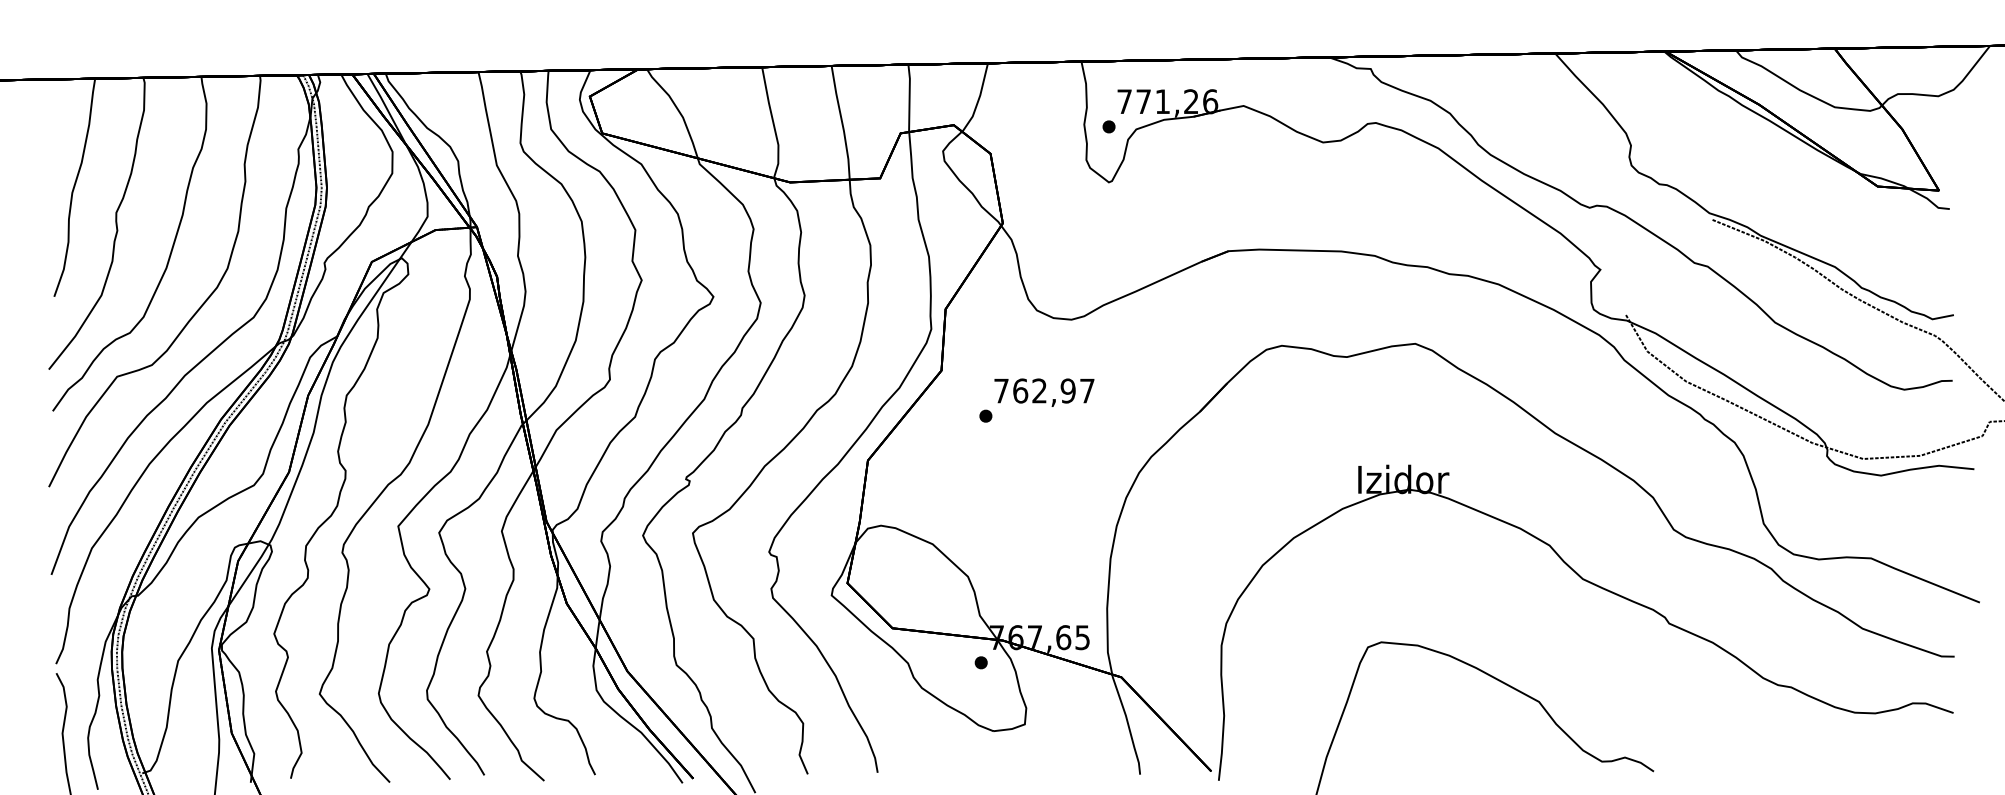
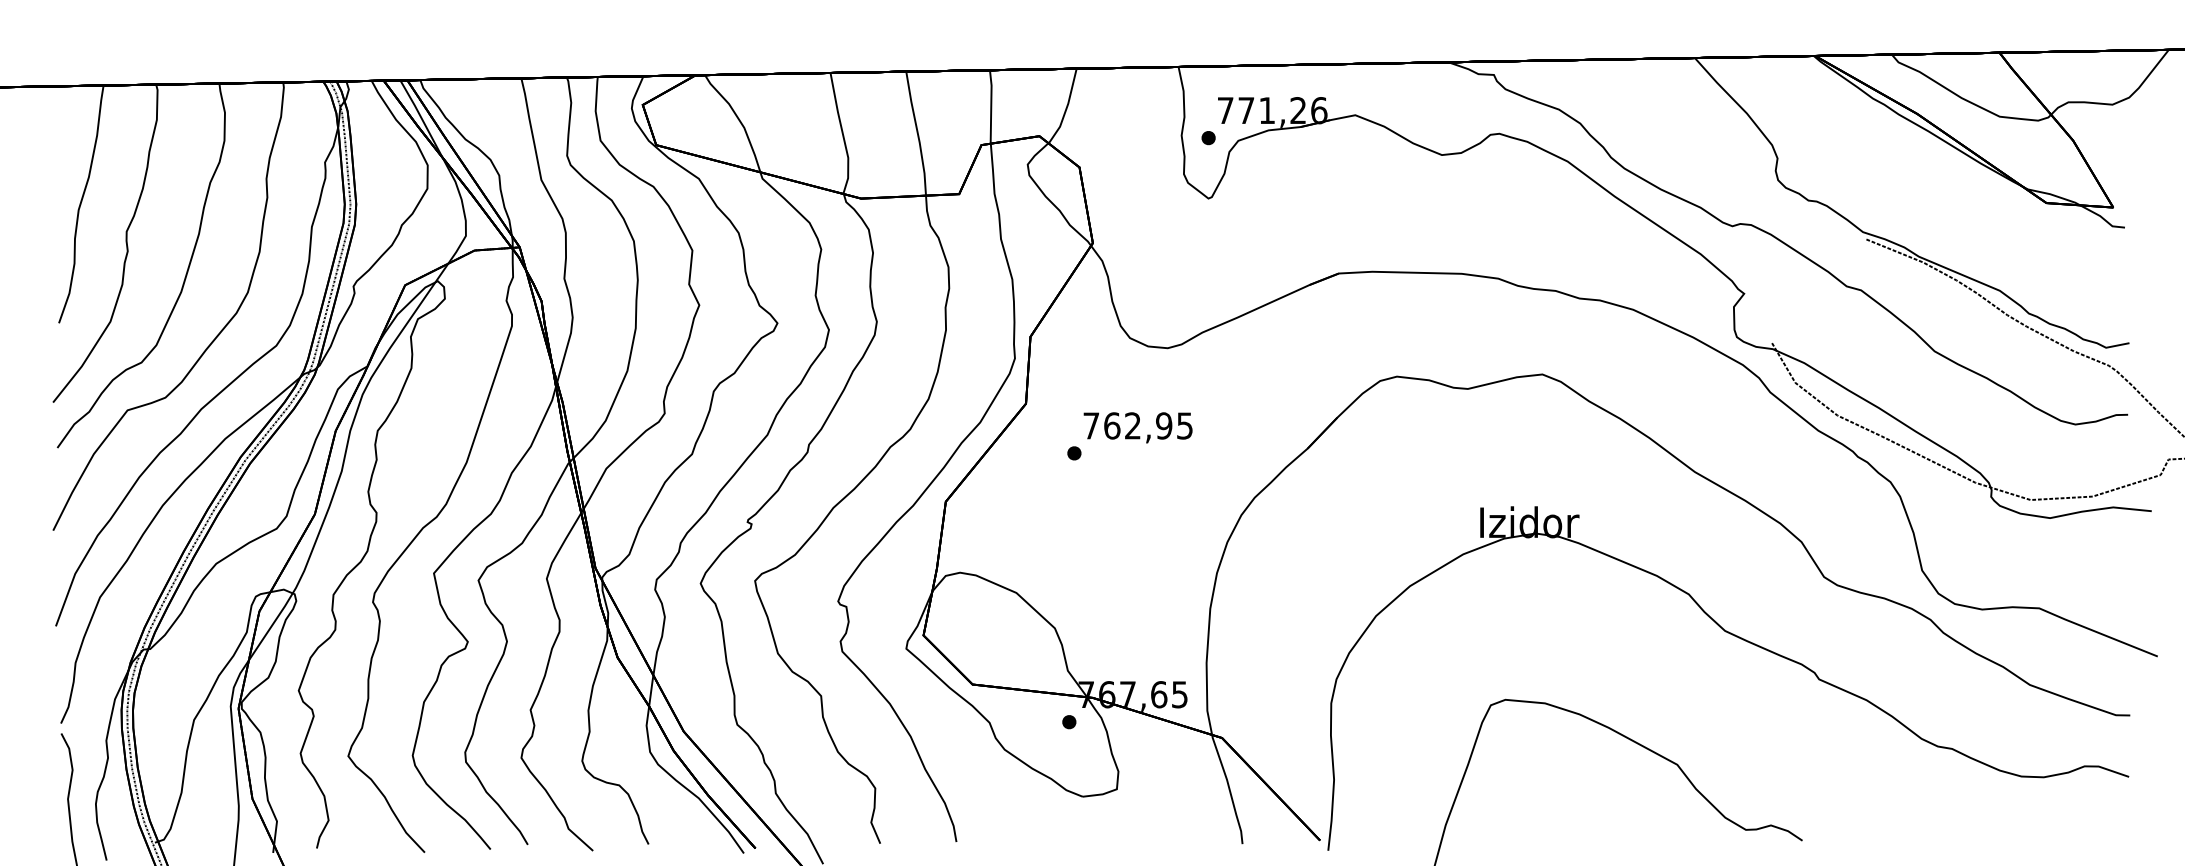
text: (1086, 390) -> (1184, 425), 762,97 -> 762,95

